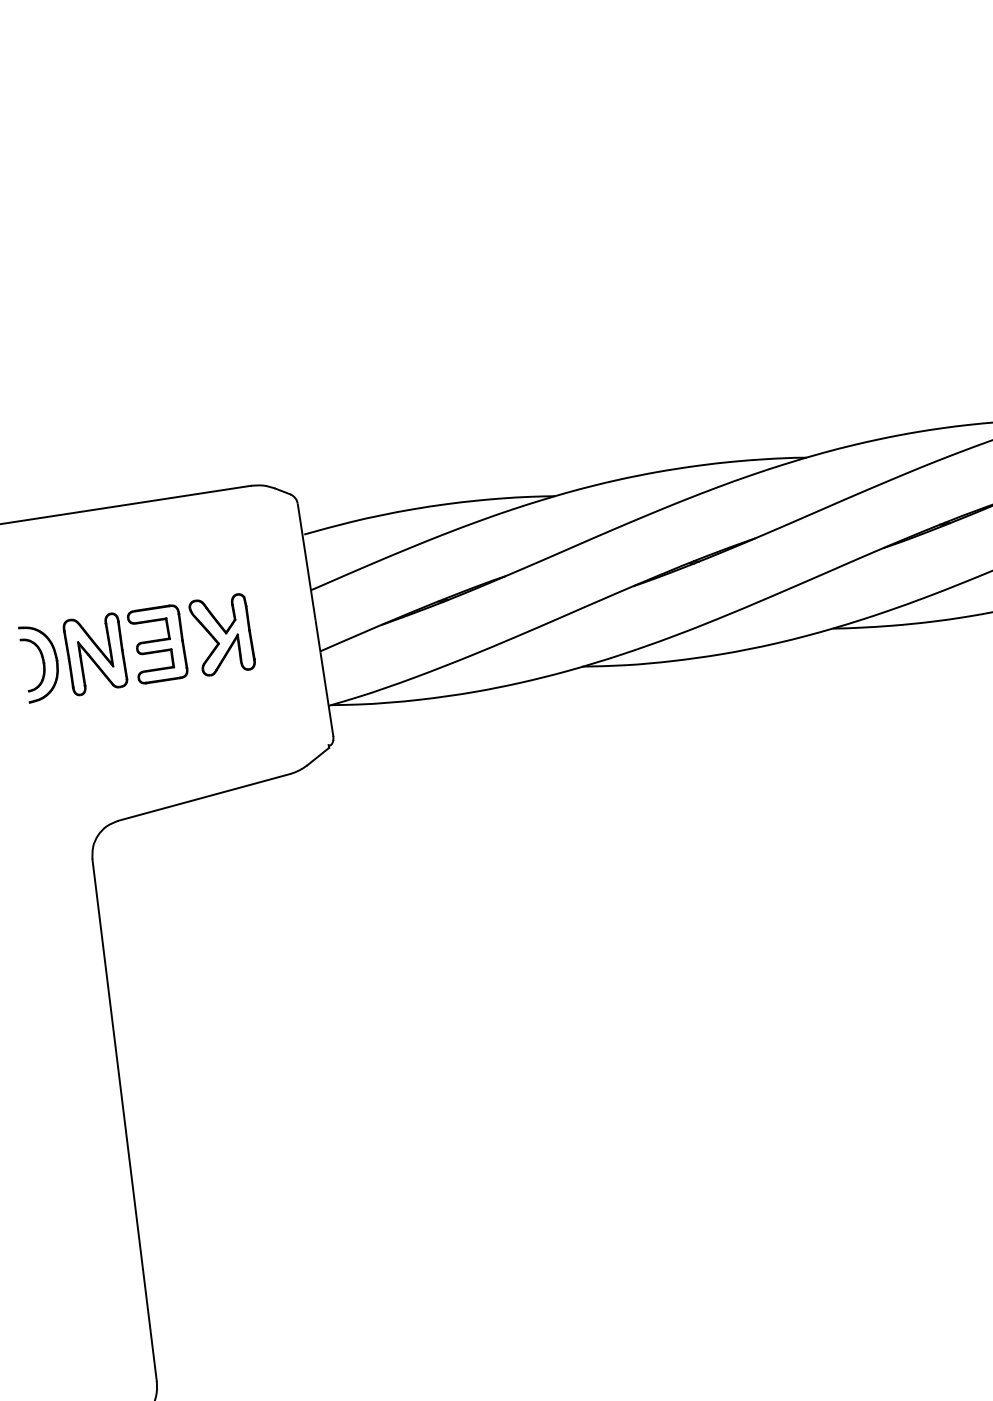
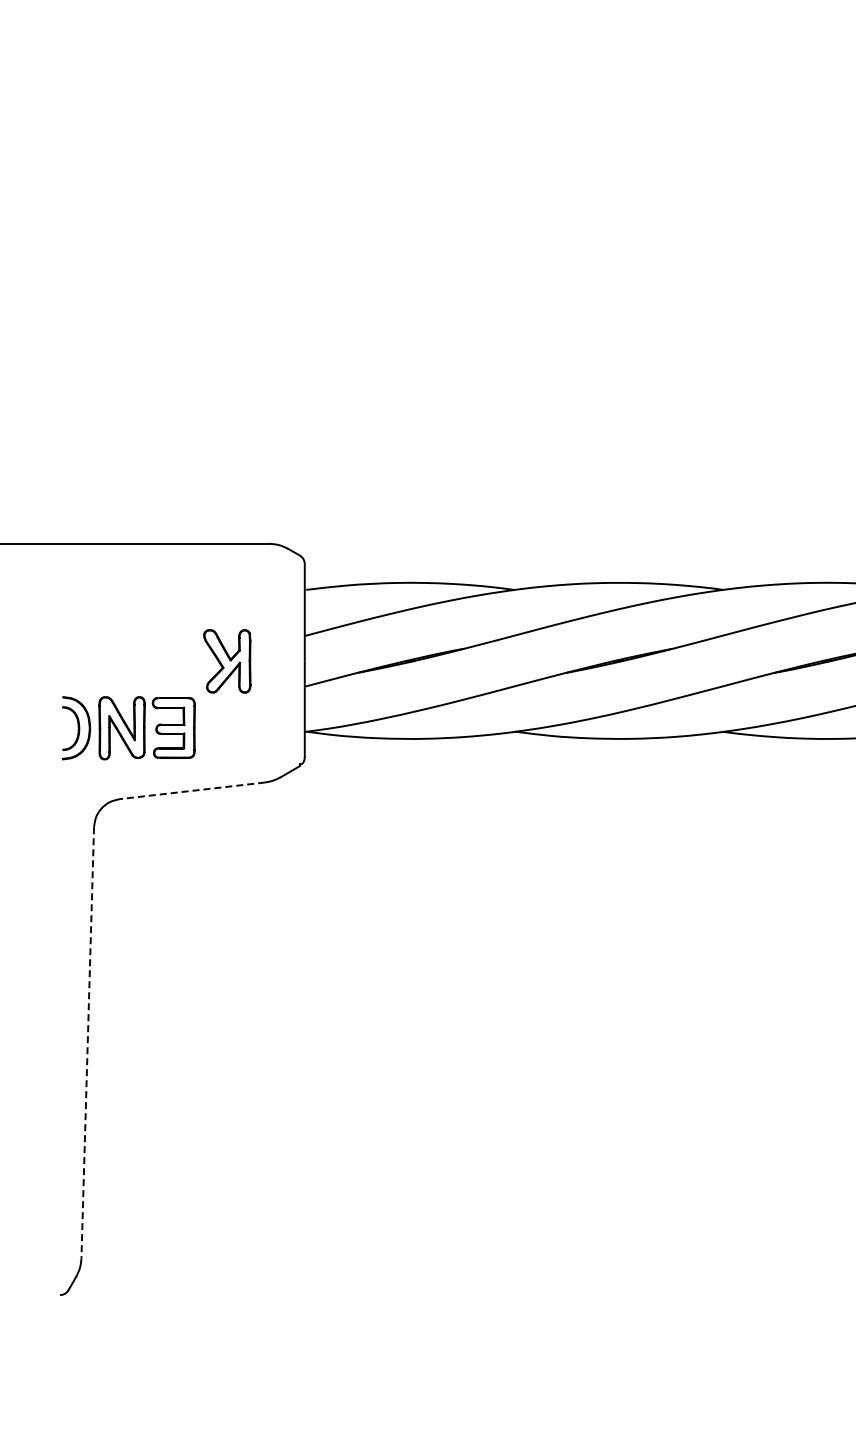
part: (103, 653) -> (128, 728), moved
line: (204, 797) -> (192, 790), solid -> dashed
line: (124, 1119) -> (87, 1042), solid -> dashed

